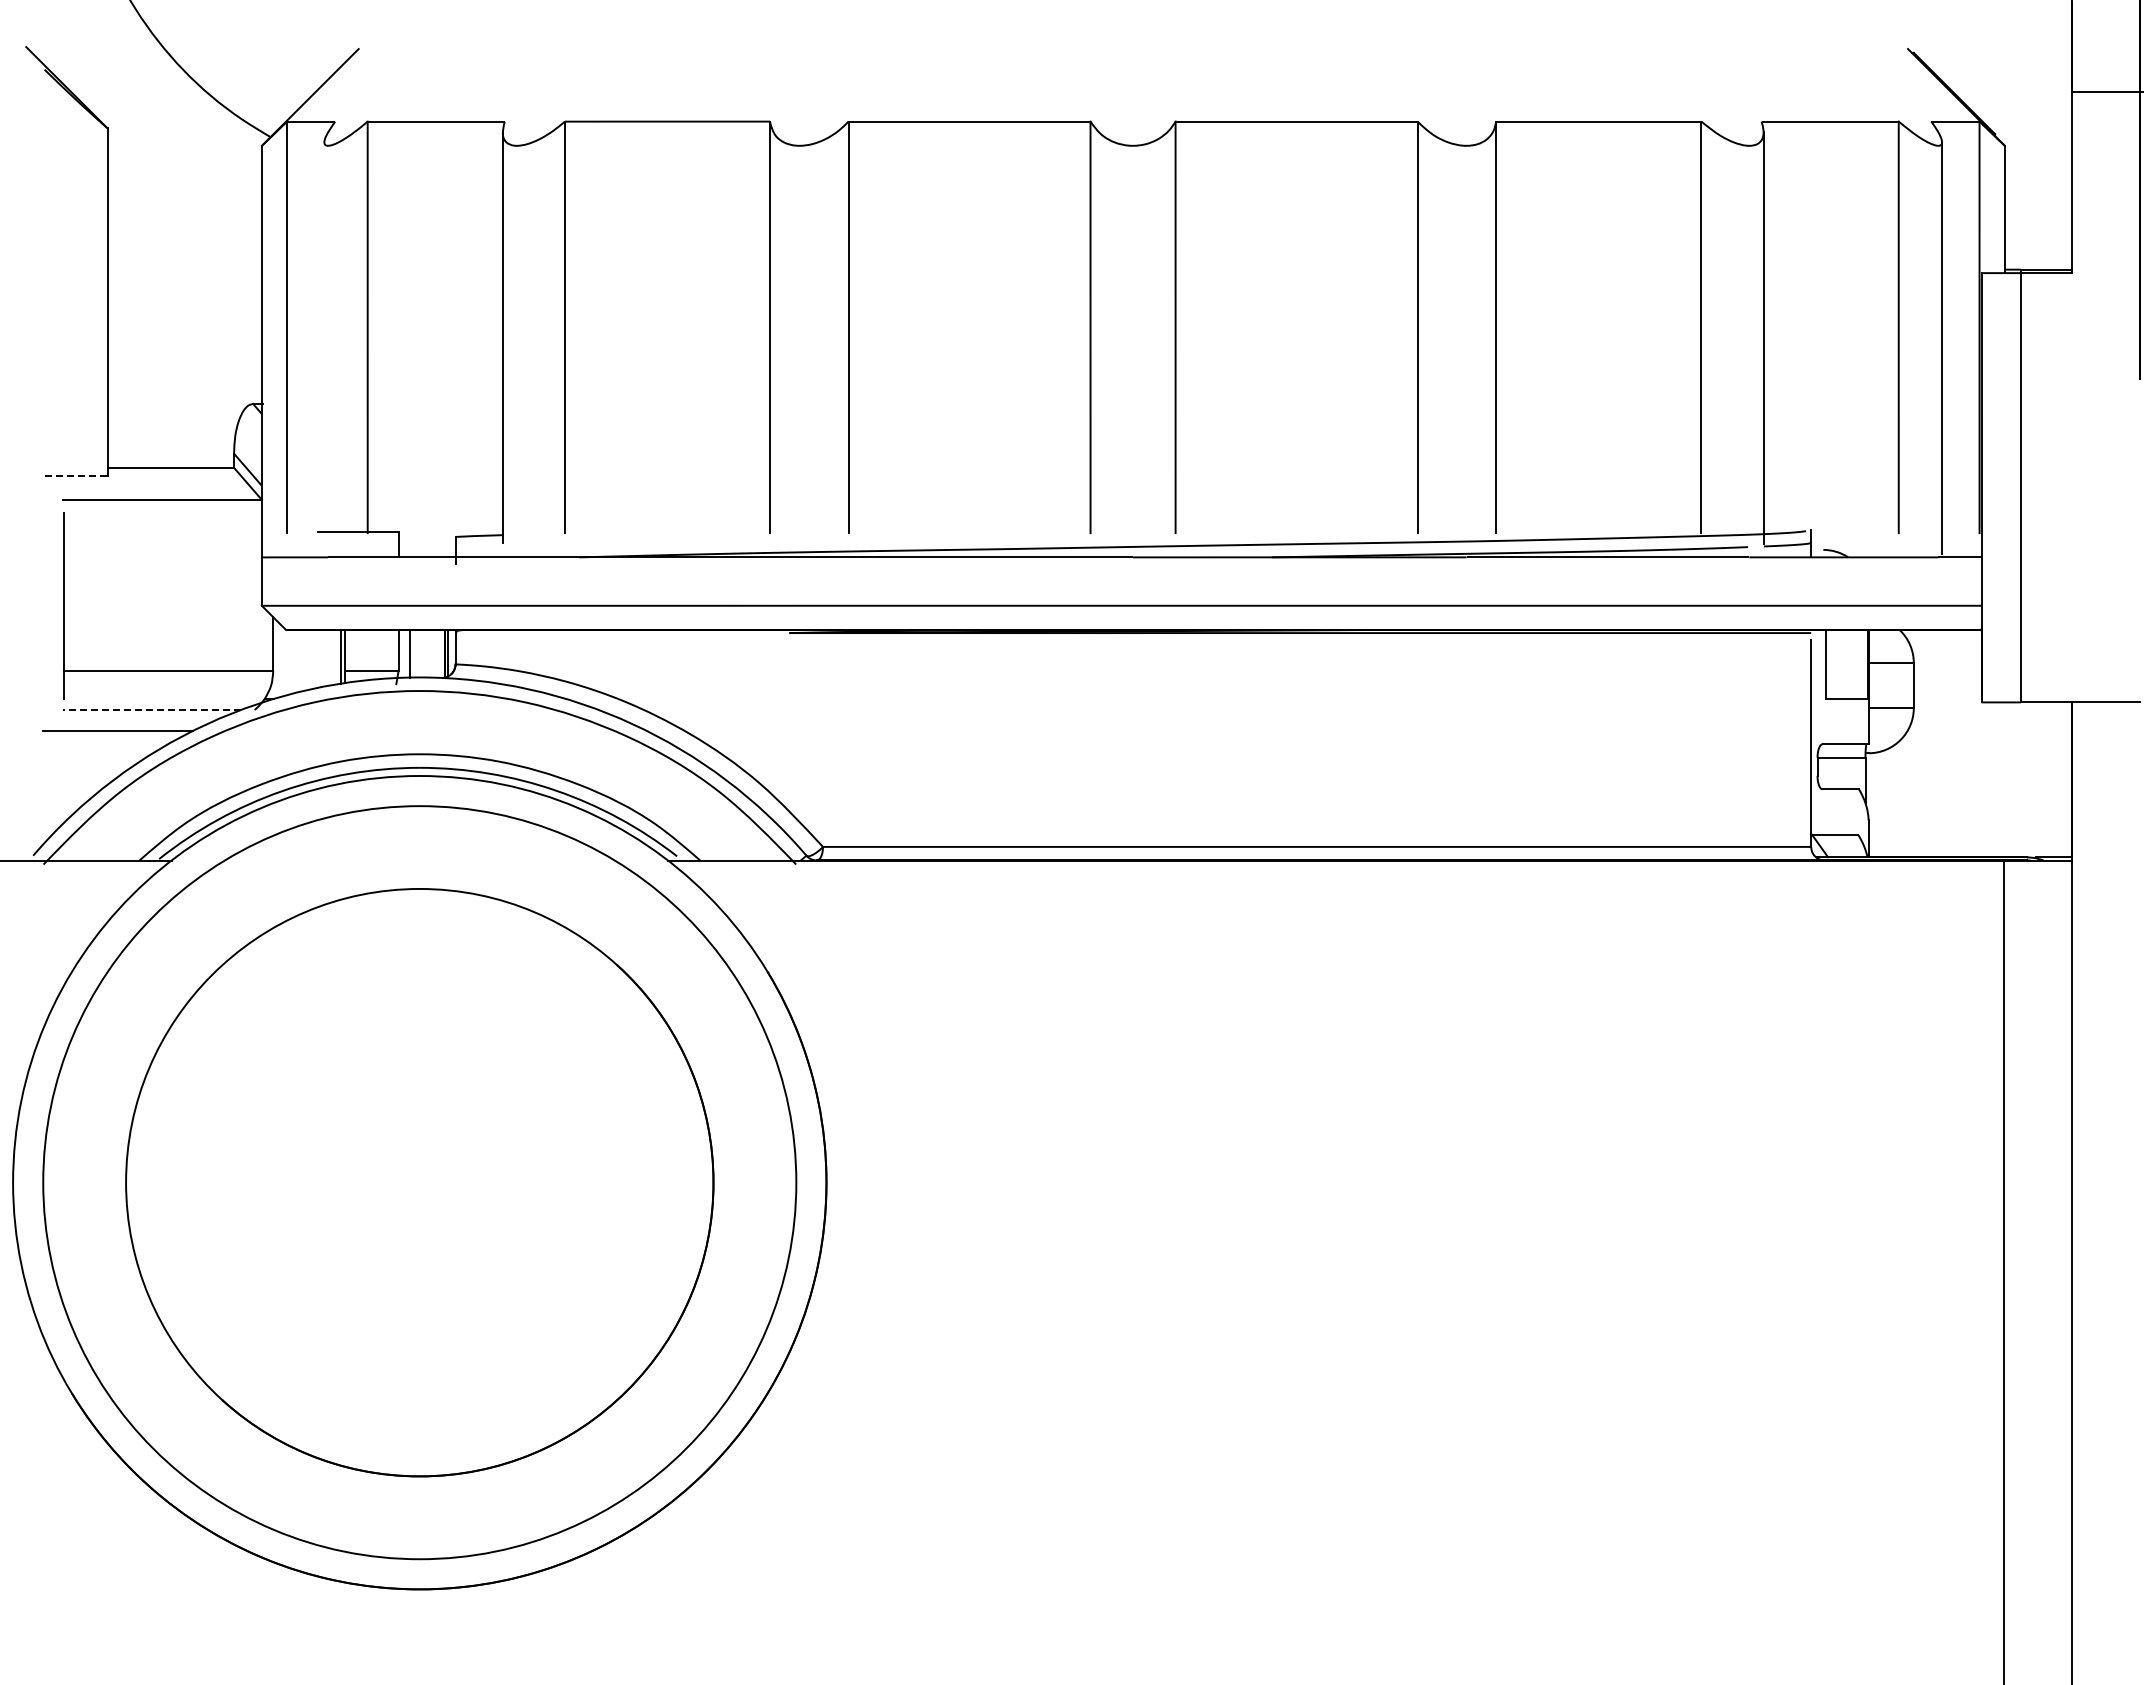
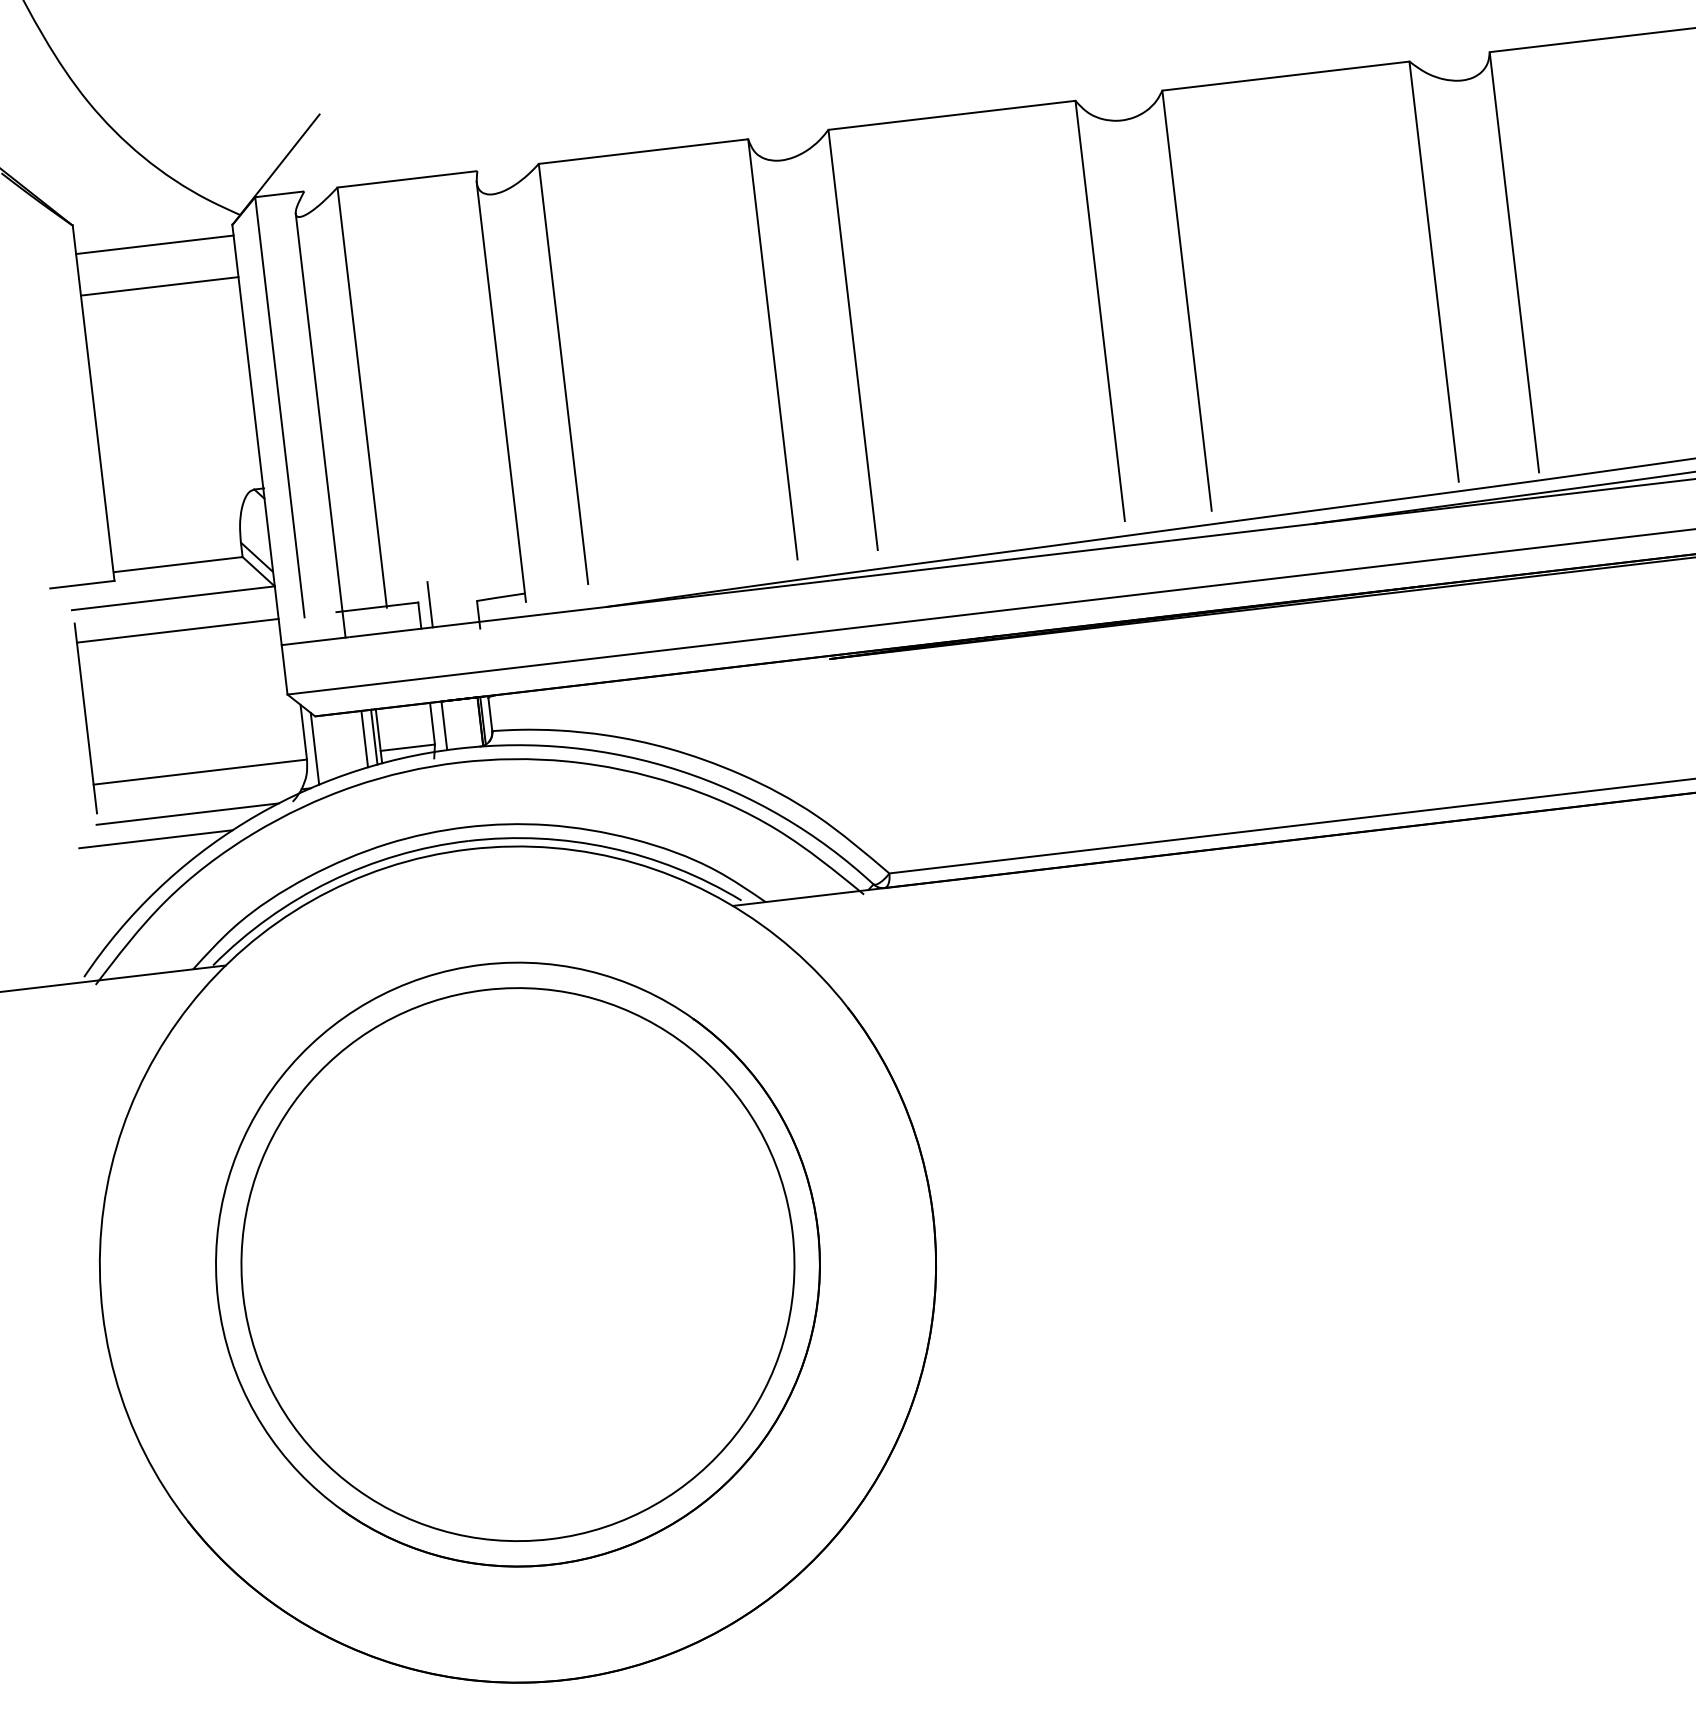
line: (184, 156) -> (154, 245), added
line: (184, 196) -> (159, 285), added
line: (324, 349) -> (320, 425), added
line: (76, 476) -> (82, 584), dashed -> solid
line: (162, 531) -> (177, 630), added
line: (409, 535) -> (429, 605), added
line: (331, 657) -> (364, 738), added
line: (282, 661) -> (315, 748), added
line: (151, 709) -> (187, 813), dashed -> solid
circle: (419, 1182) -> (517, 1264), size x0.71

